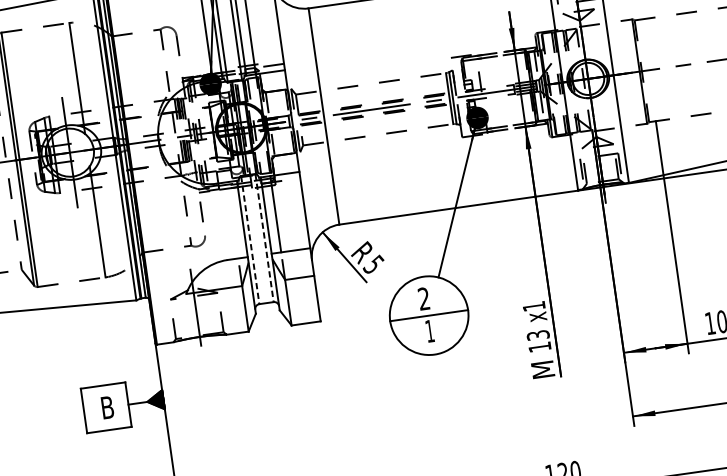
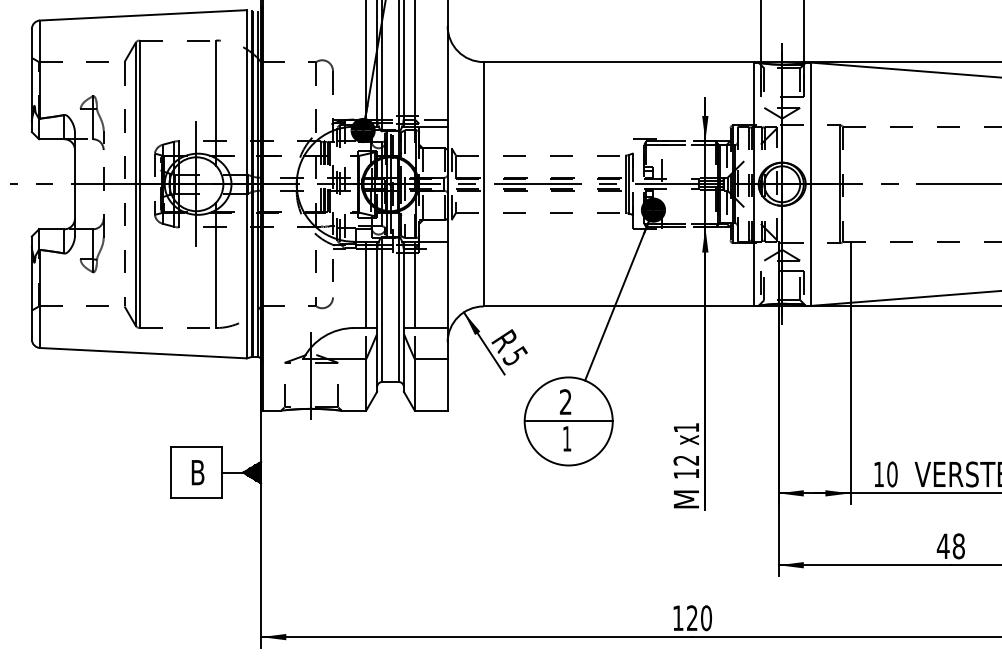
line: (233, 219) -> (366, 284), added
line: (264, 238) -> (398, 310), dashed -> solid
line: (250, 240) -> (382, 310), dashed -> solid
text: (538, 335) -> (686, 460), 13 -> 12

